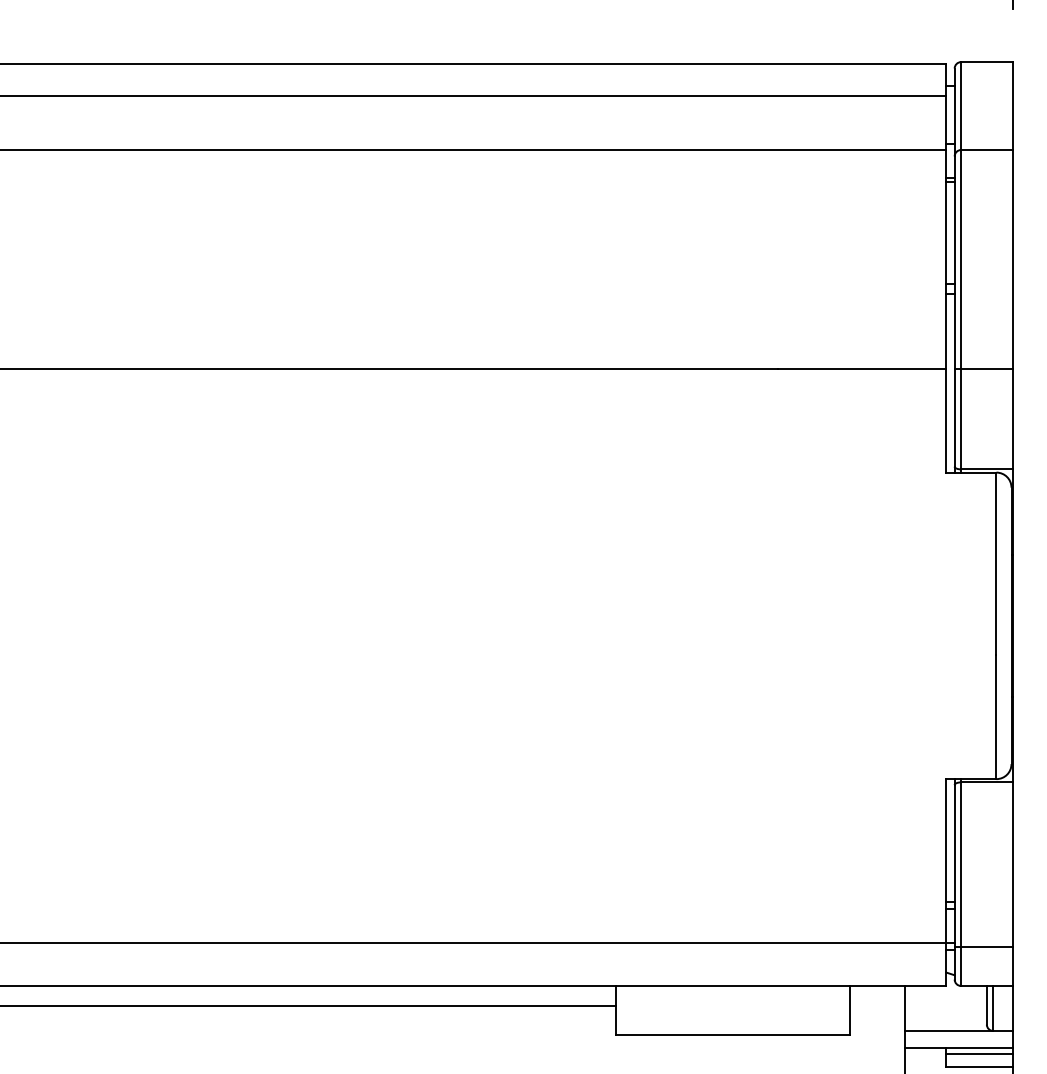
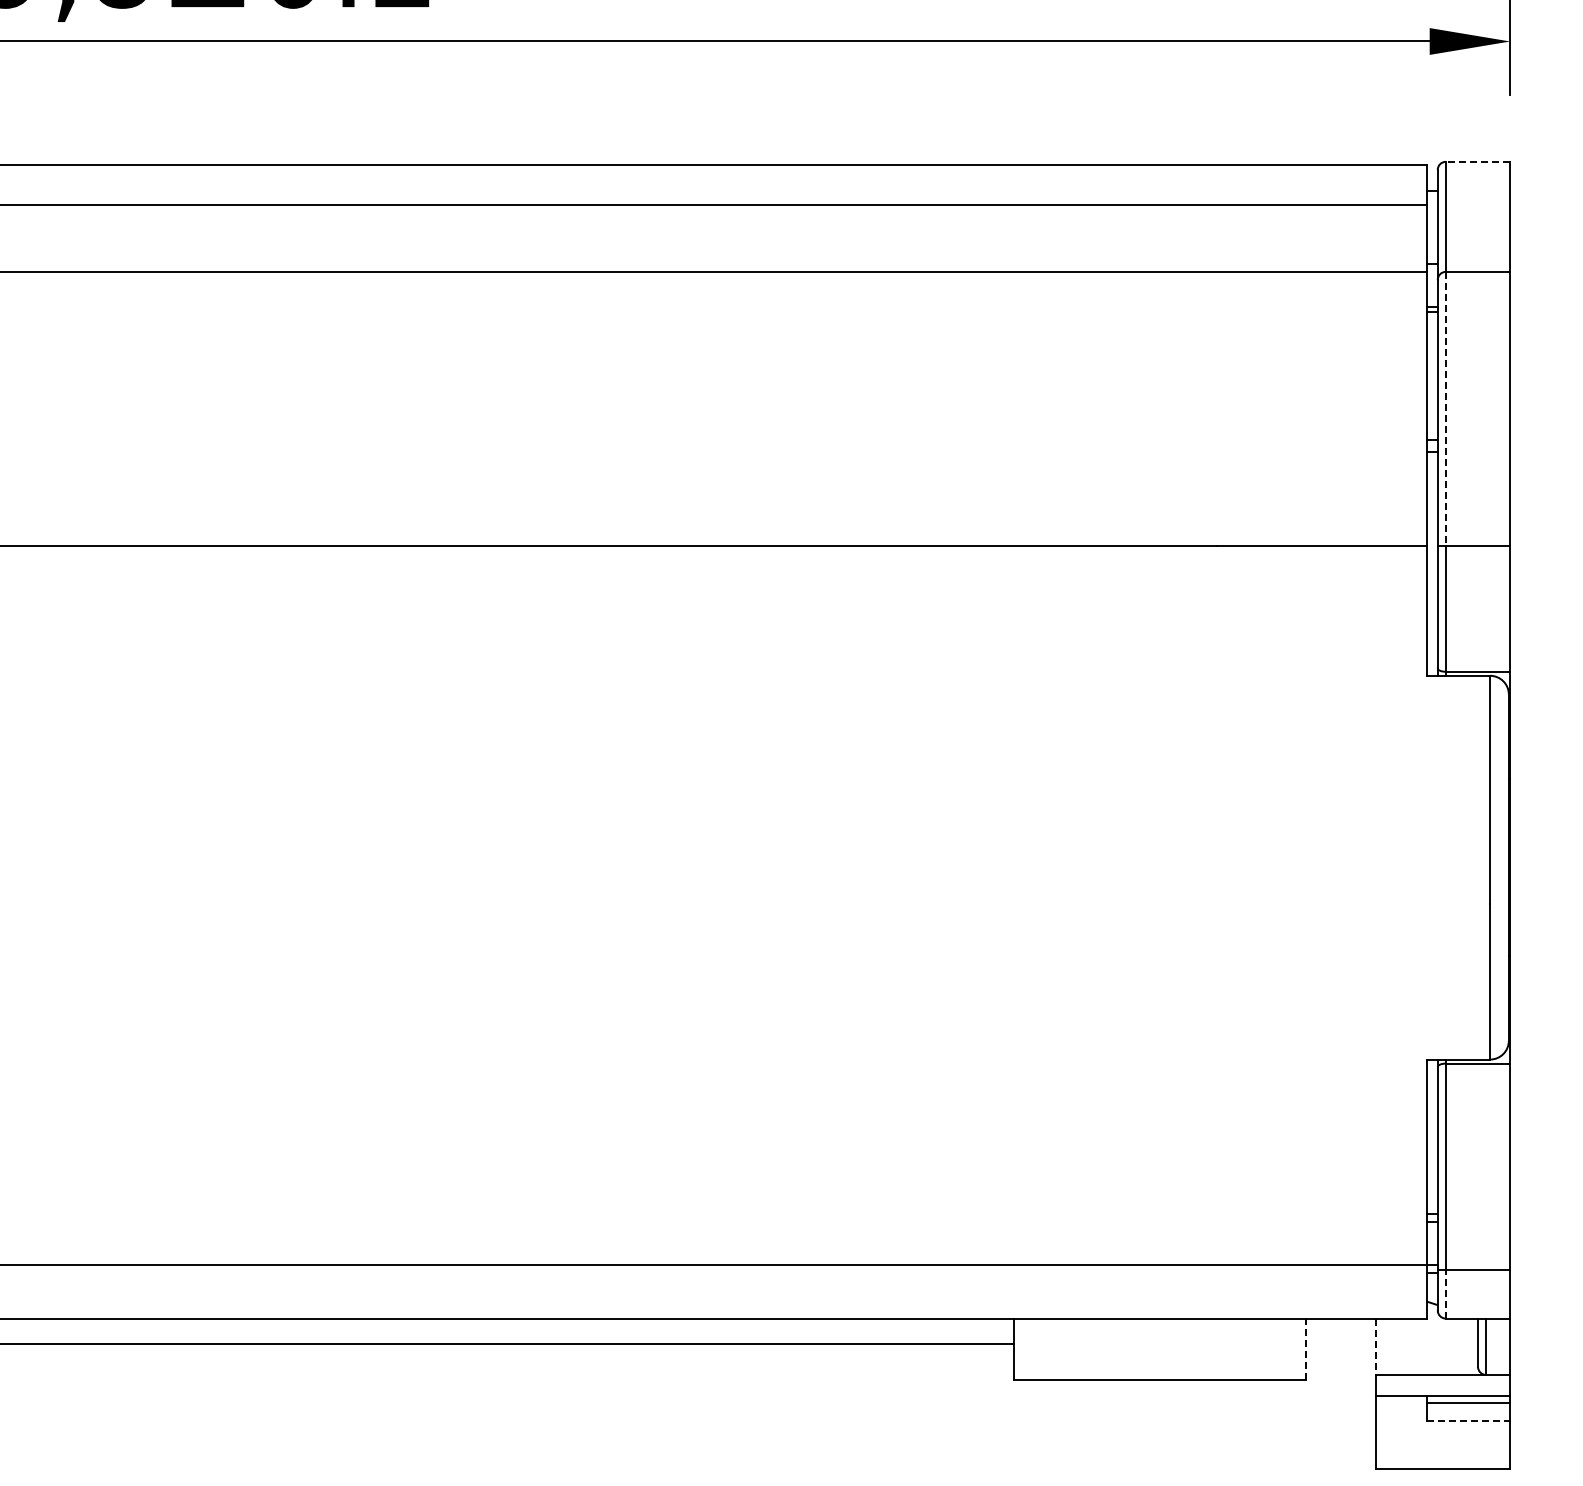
line: (986, 61) -> (1477, 161), solid -> dashed
line: (960, 259) -> (1445, 408), solid -> dashed
line: (960, 965) -> (1445, 1293), solid -> dashed
line: (905, 1009) -> (1376, 1347), solid -> dashed
line: (849, 1010) -> (1306, 1349), solid -> dashed
line: (979, 1067) -> (1468, 1420), solid -> dashed

